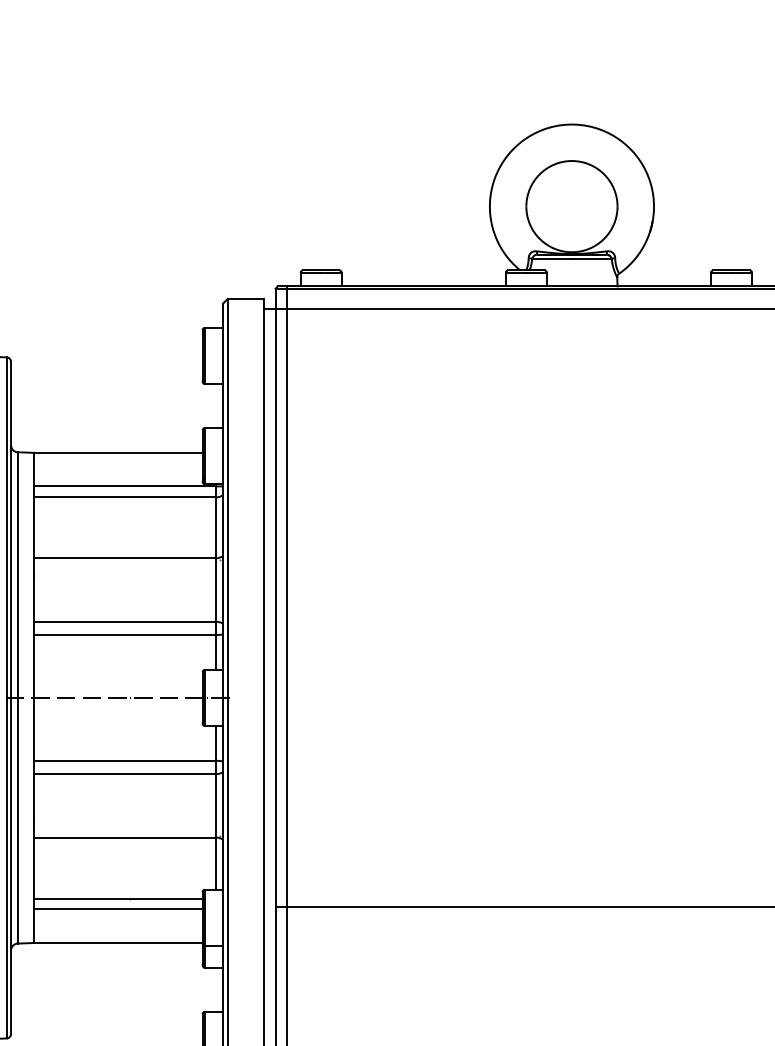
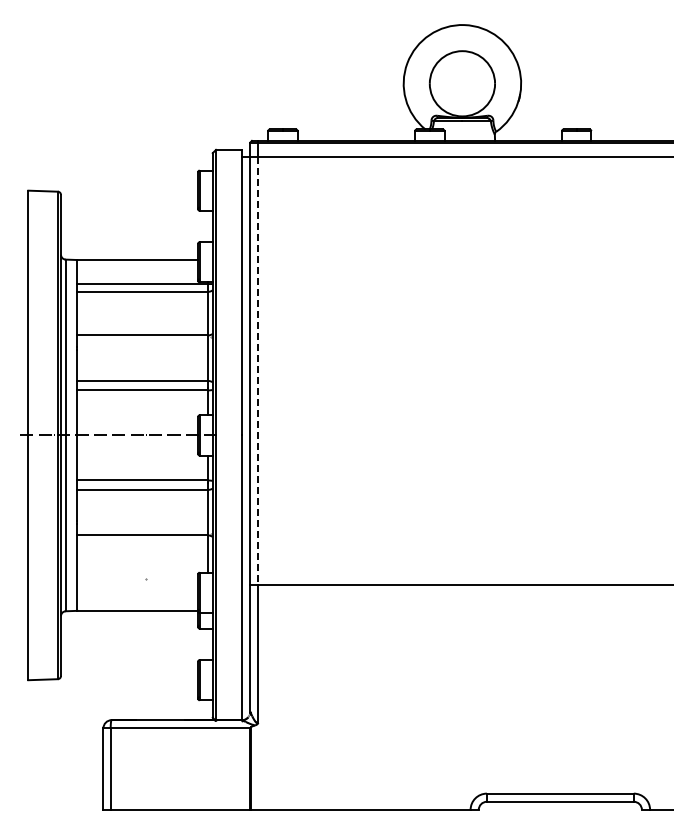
line: (287, 608) -> (258, 371), solid -> dashed
line: (117, 899) -> (137, 579), removed
line: (117, 908) -> (137, 586), removed

